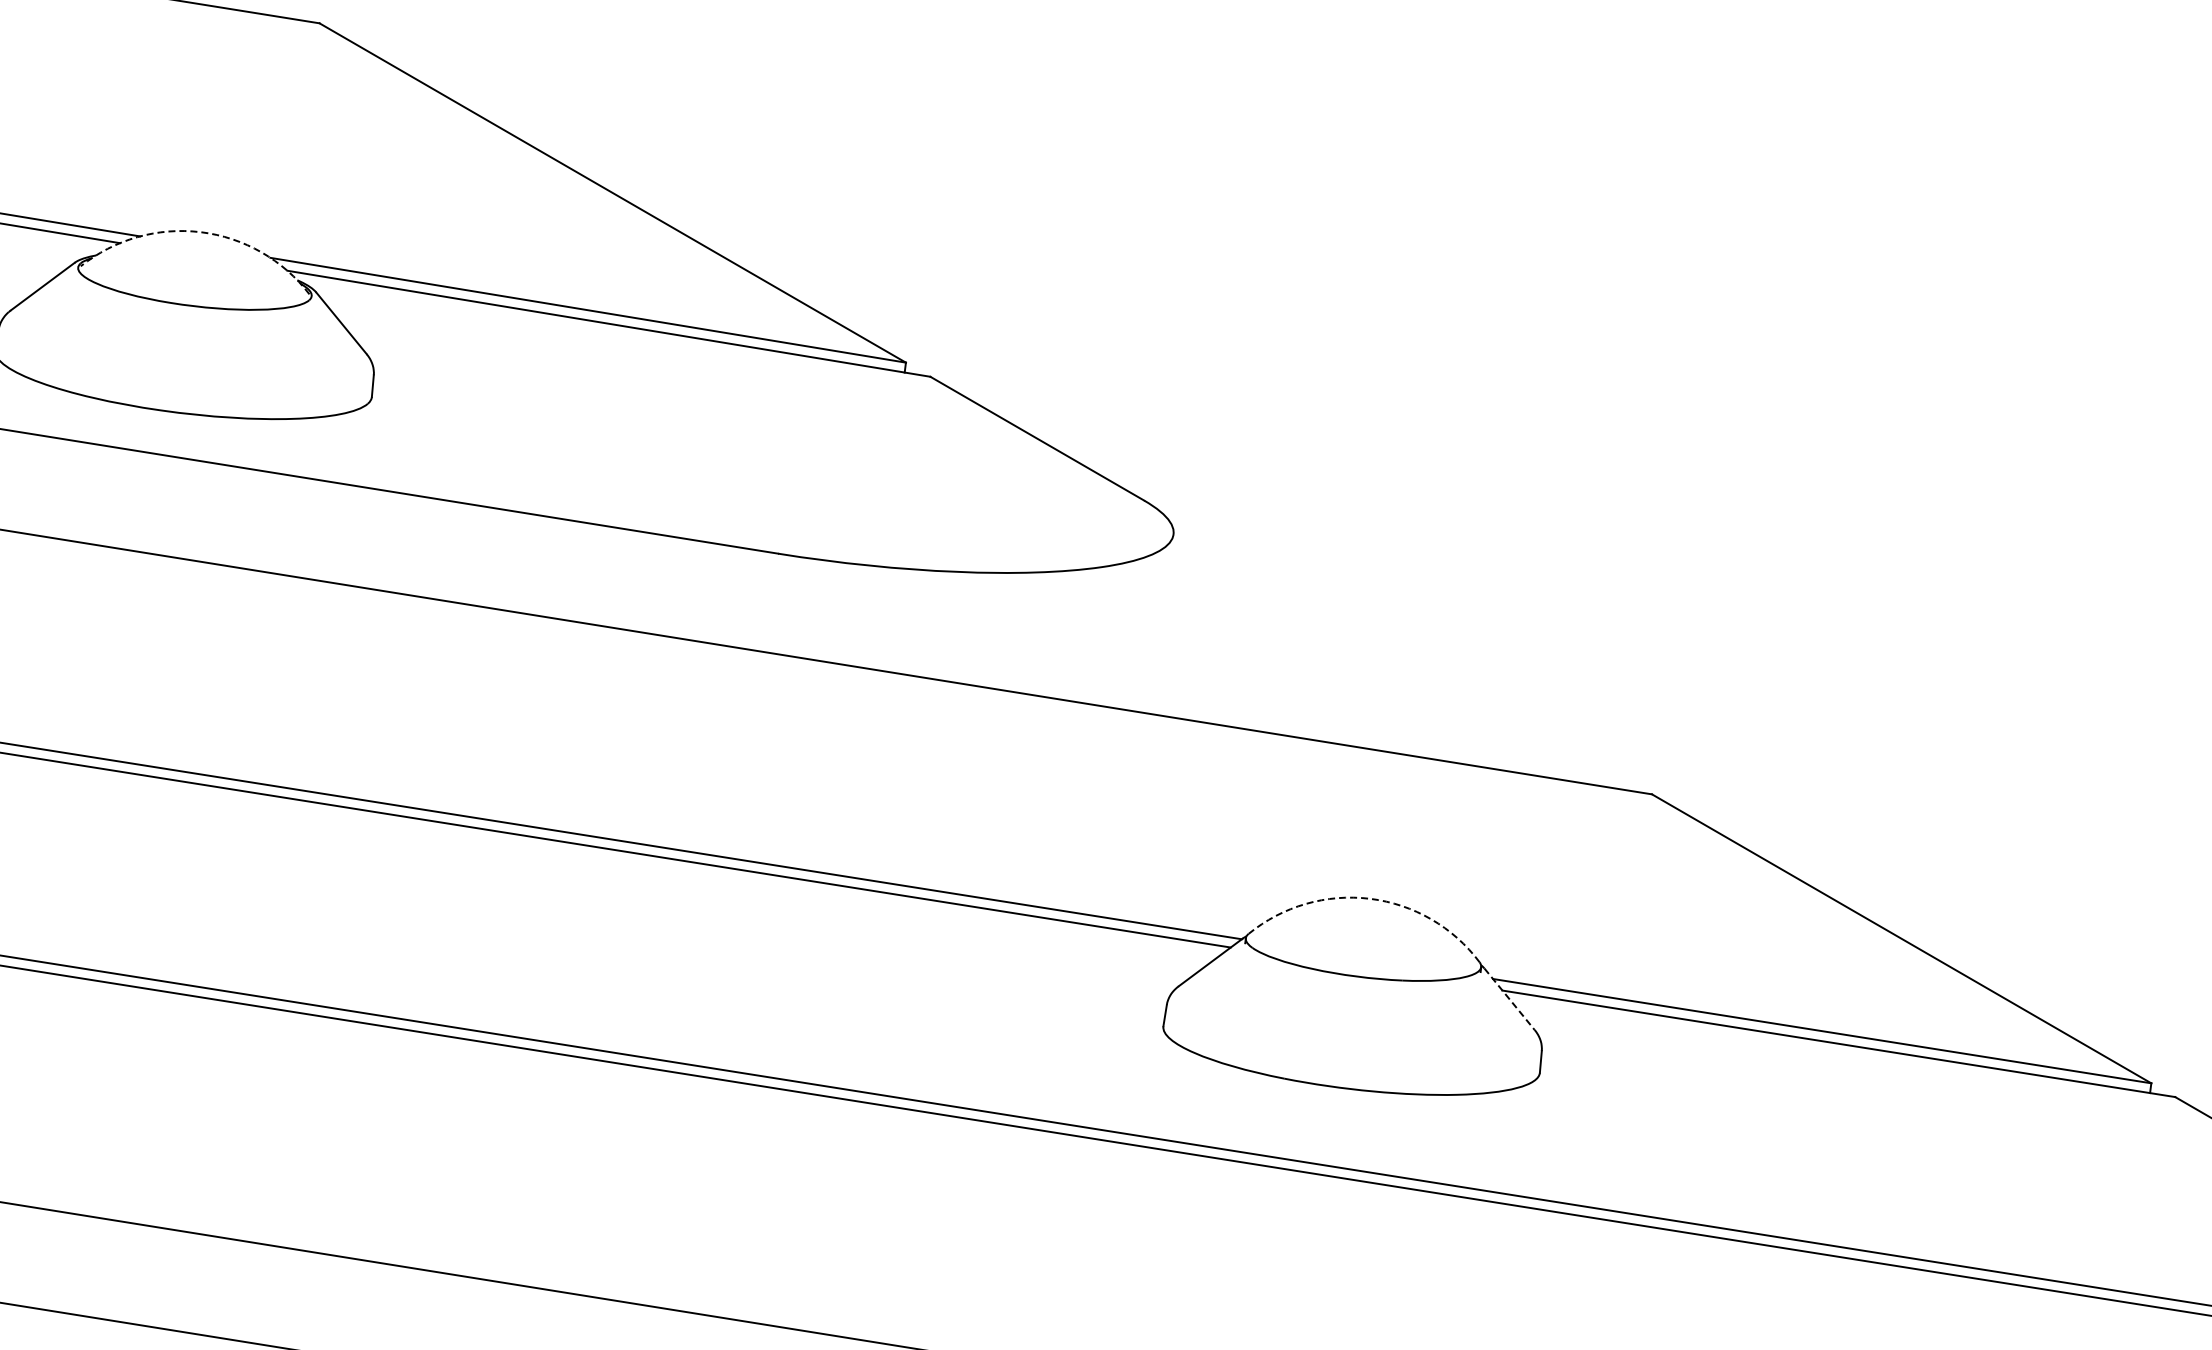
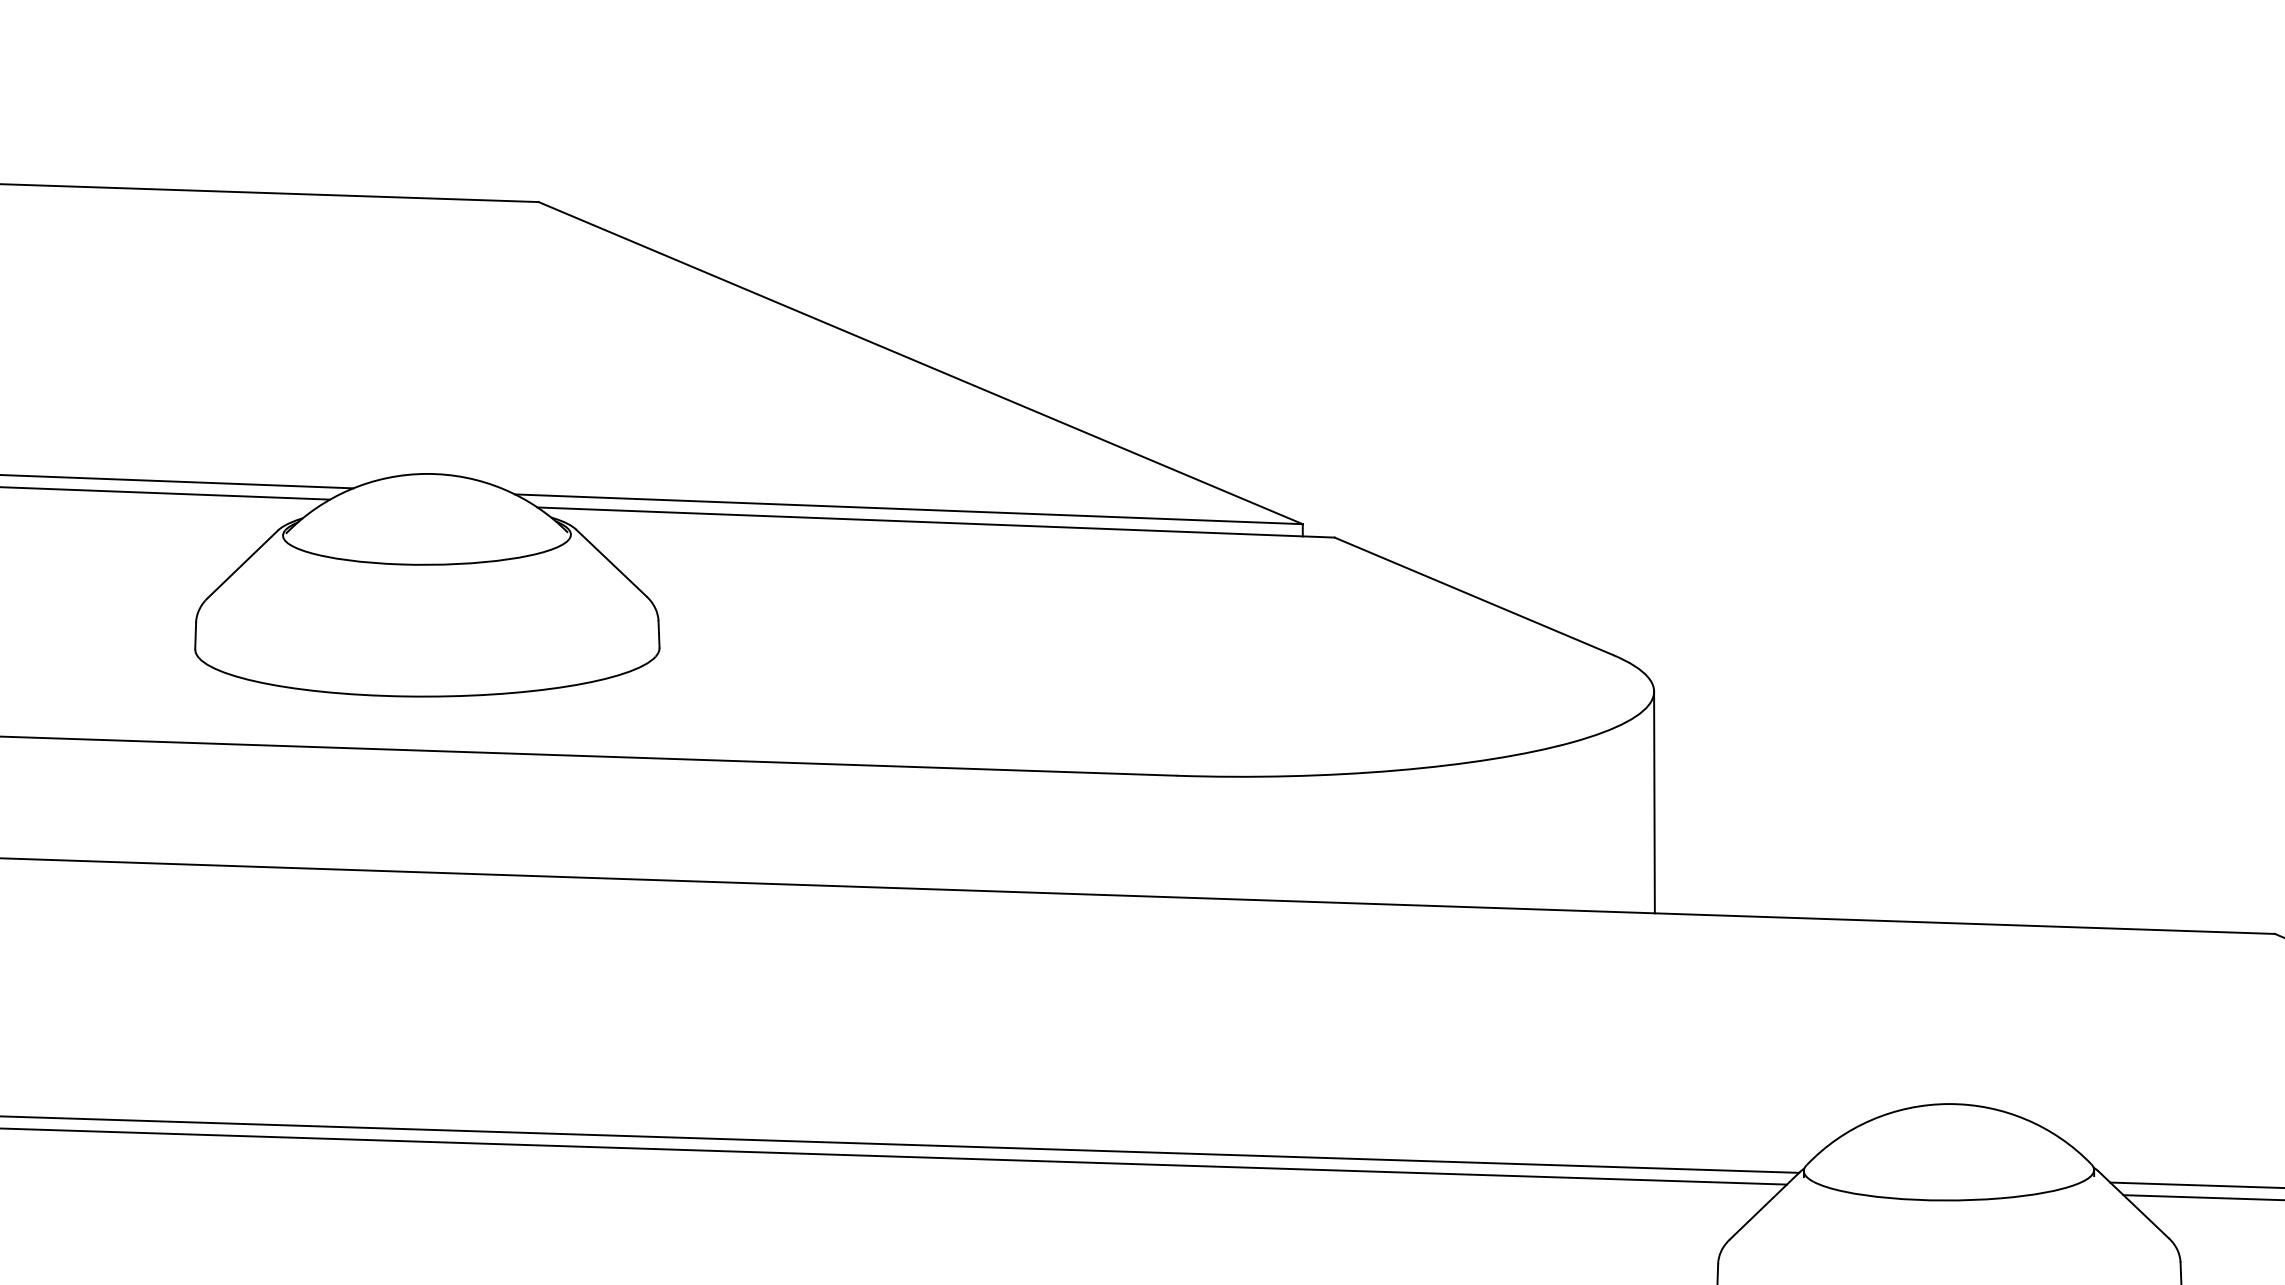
arc: (201, 232) -> (427, 474), dashed -> solid
line: (1162, 624) -> (1654, 802), added
arc: (1370, 898) -> (1949, 1103), dashed -> solid
line: (1509, 999) -> (2133, 1204), dashed -> solid

